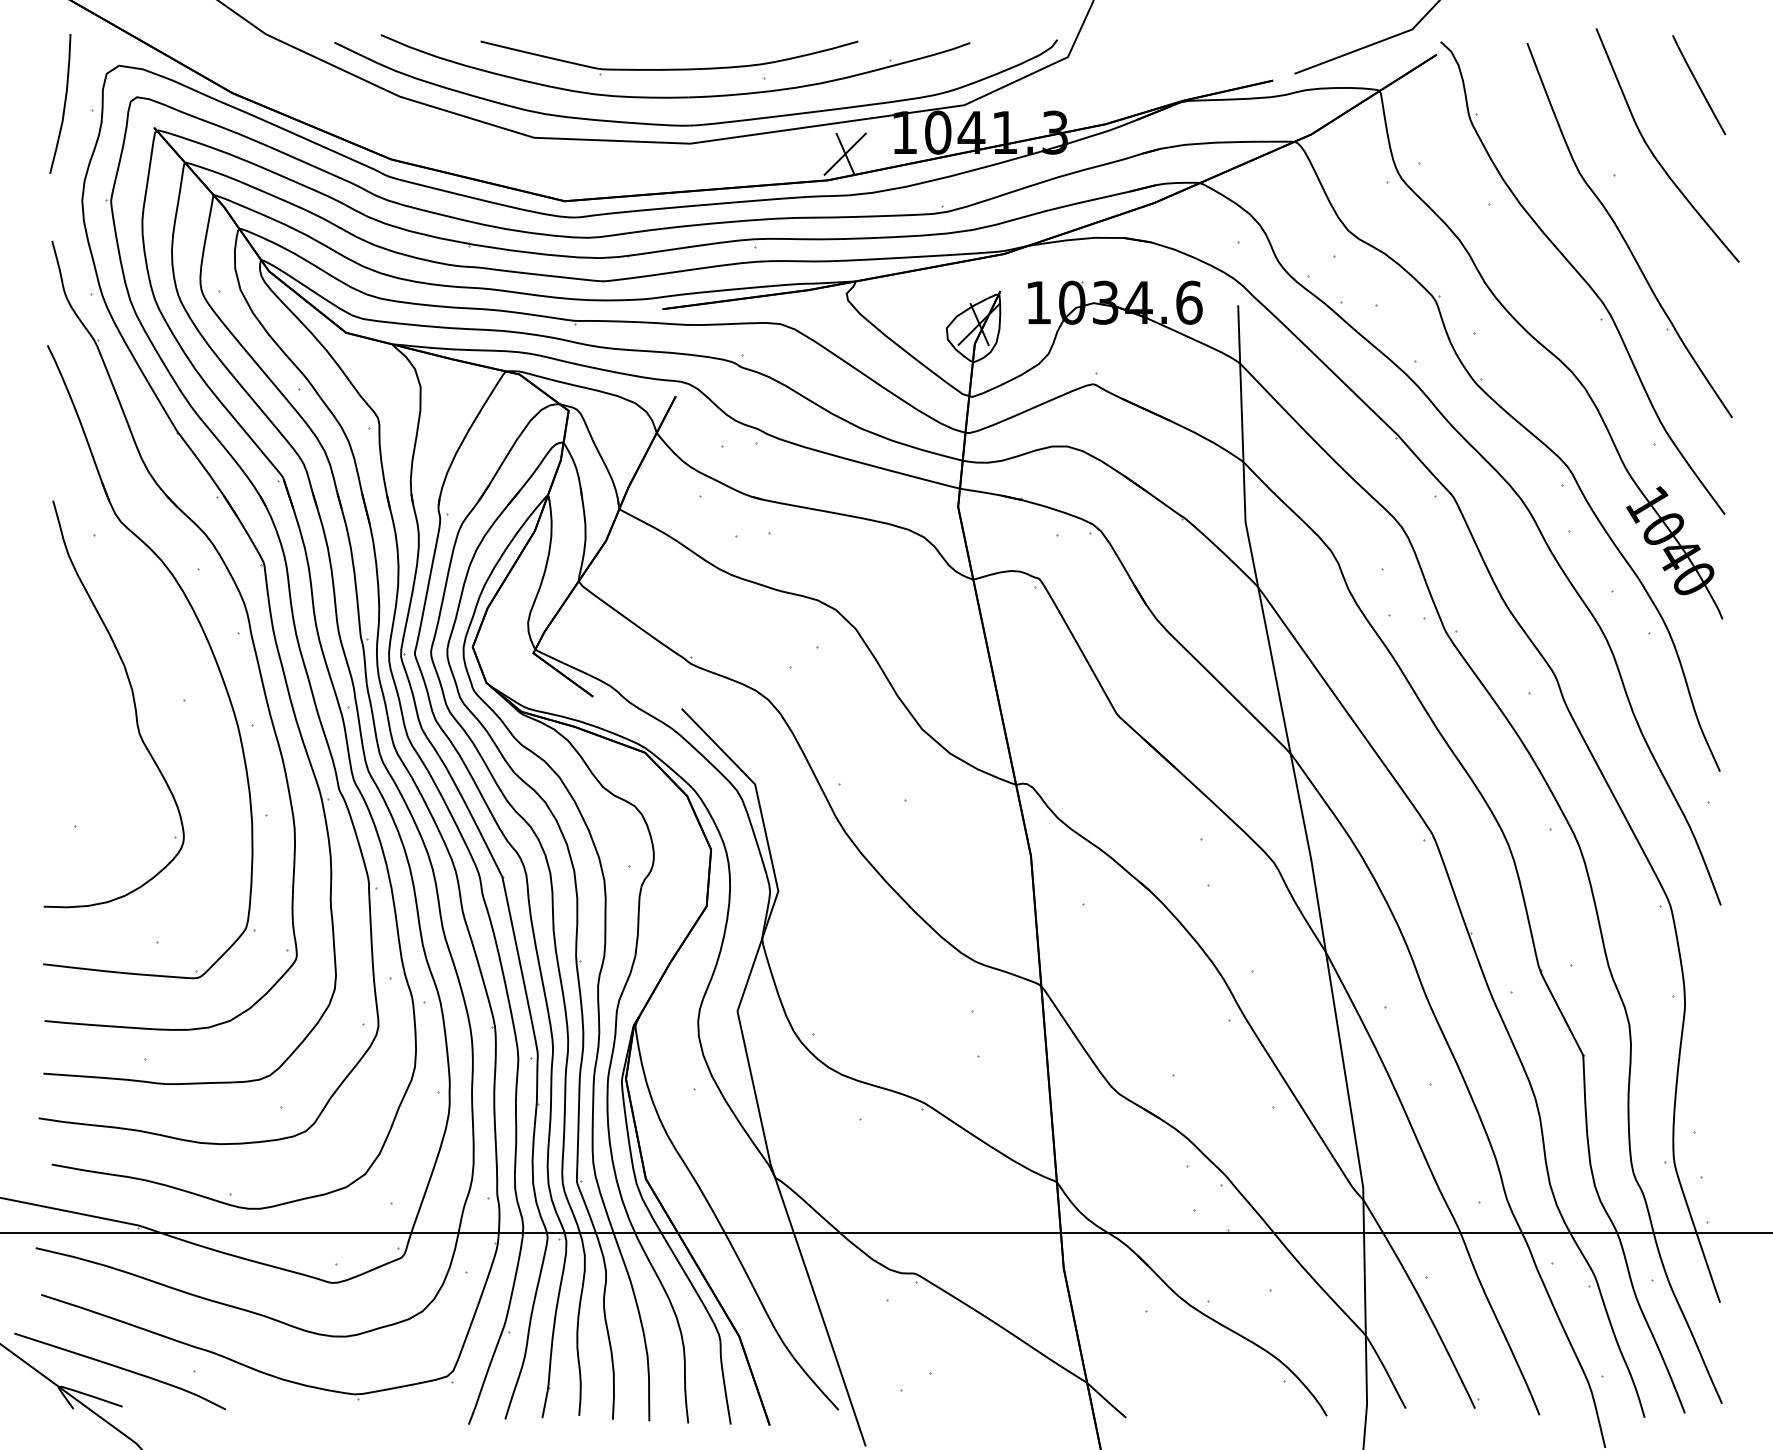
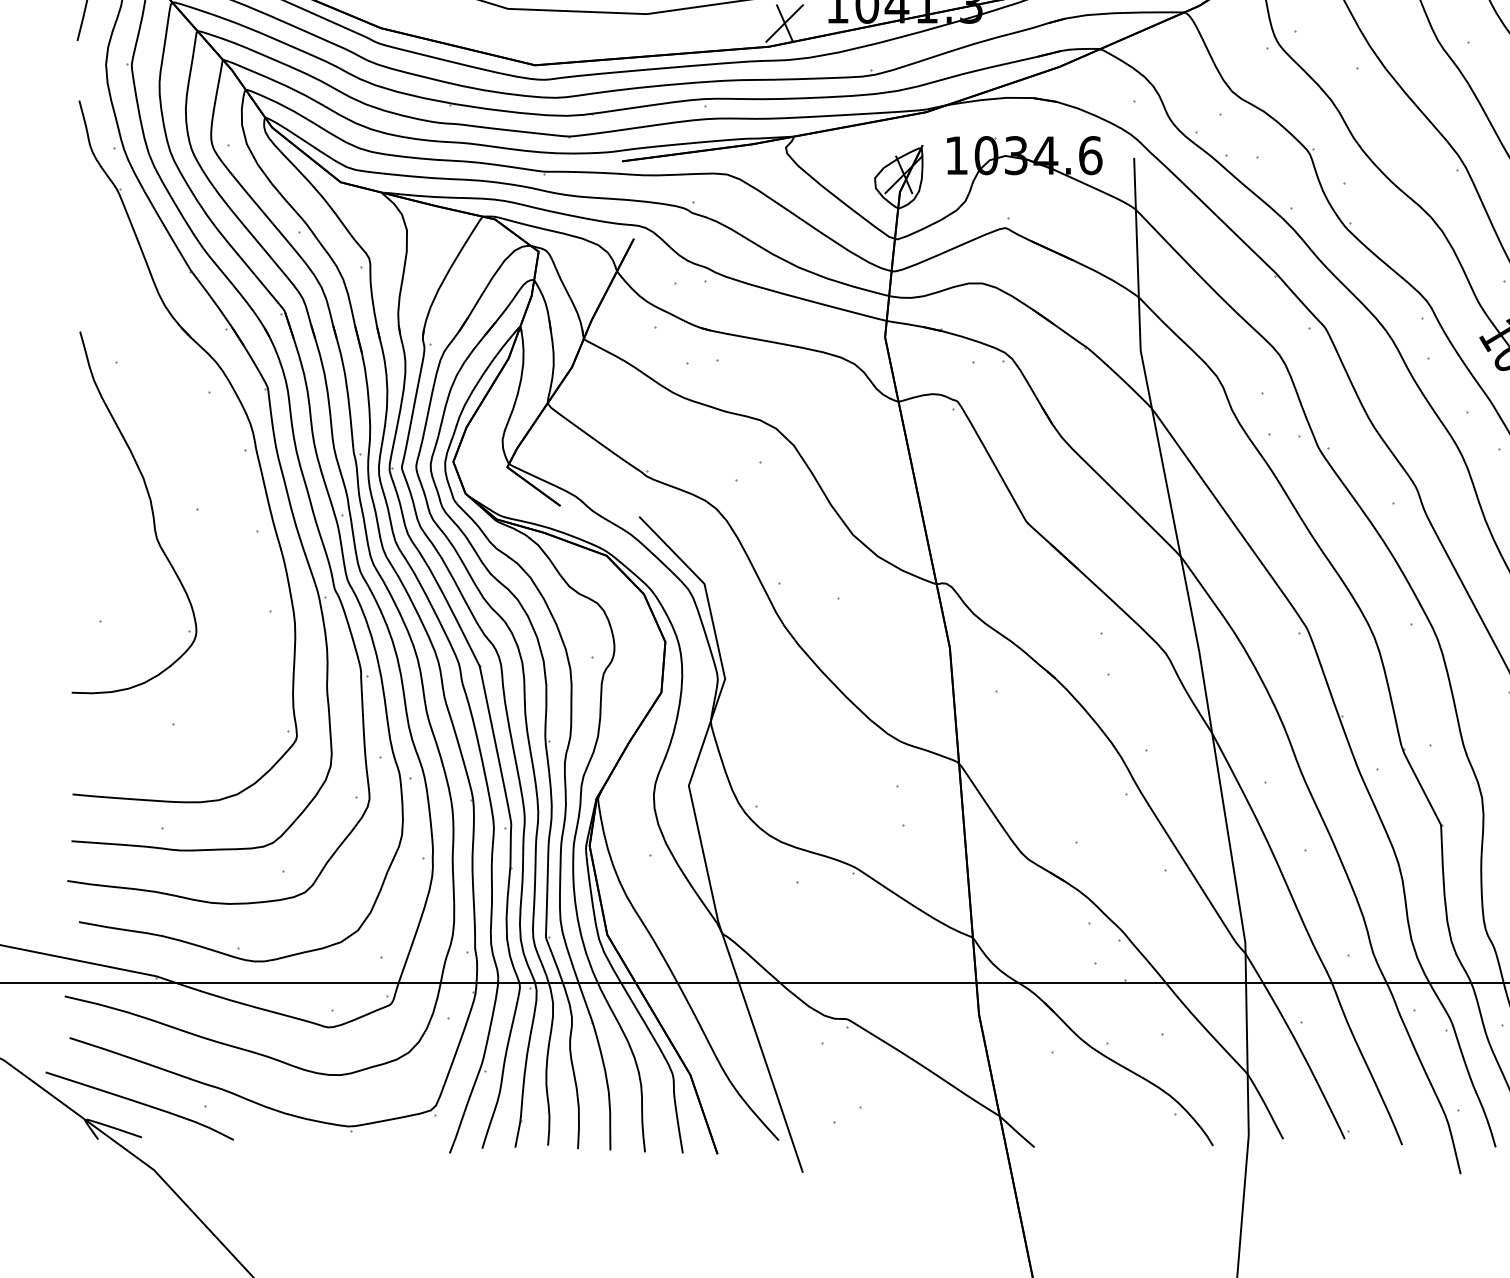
part: (204, 636) -> (214, 452), removed

